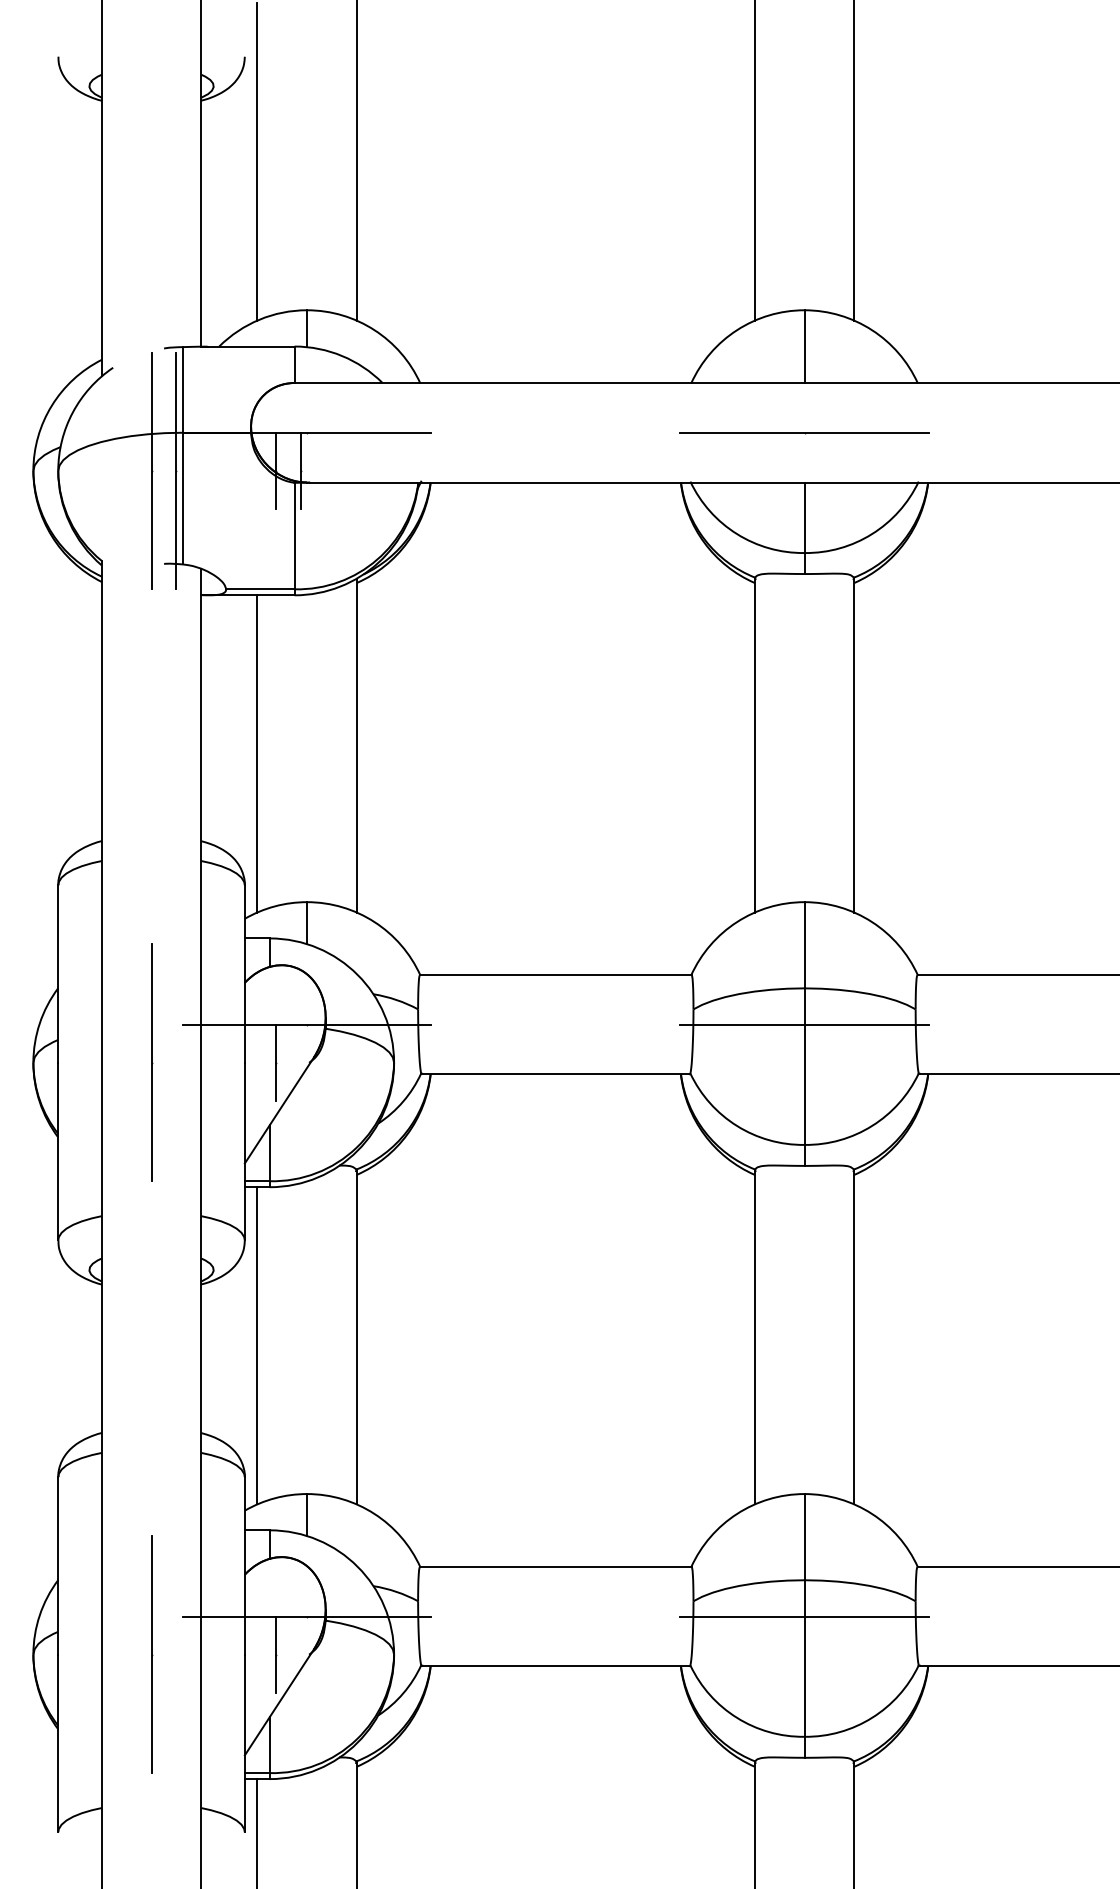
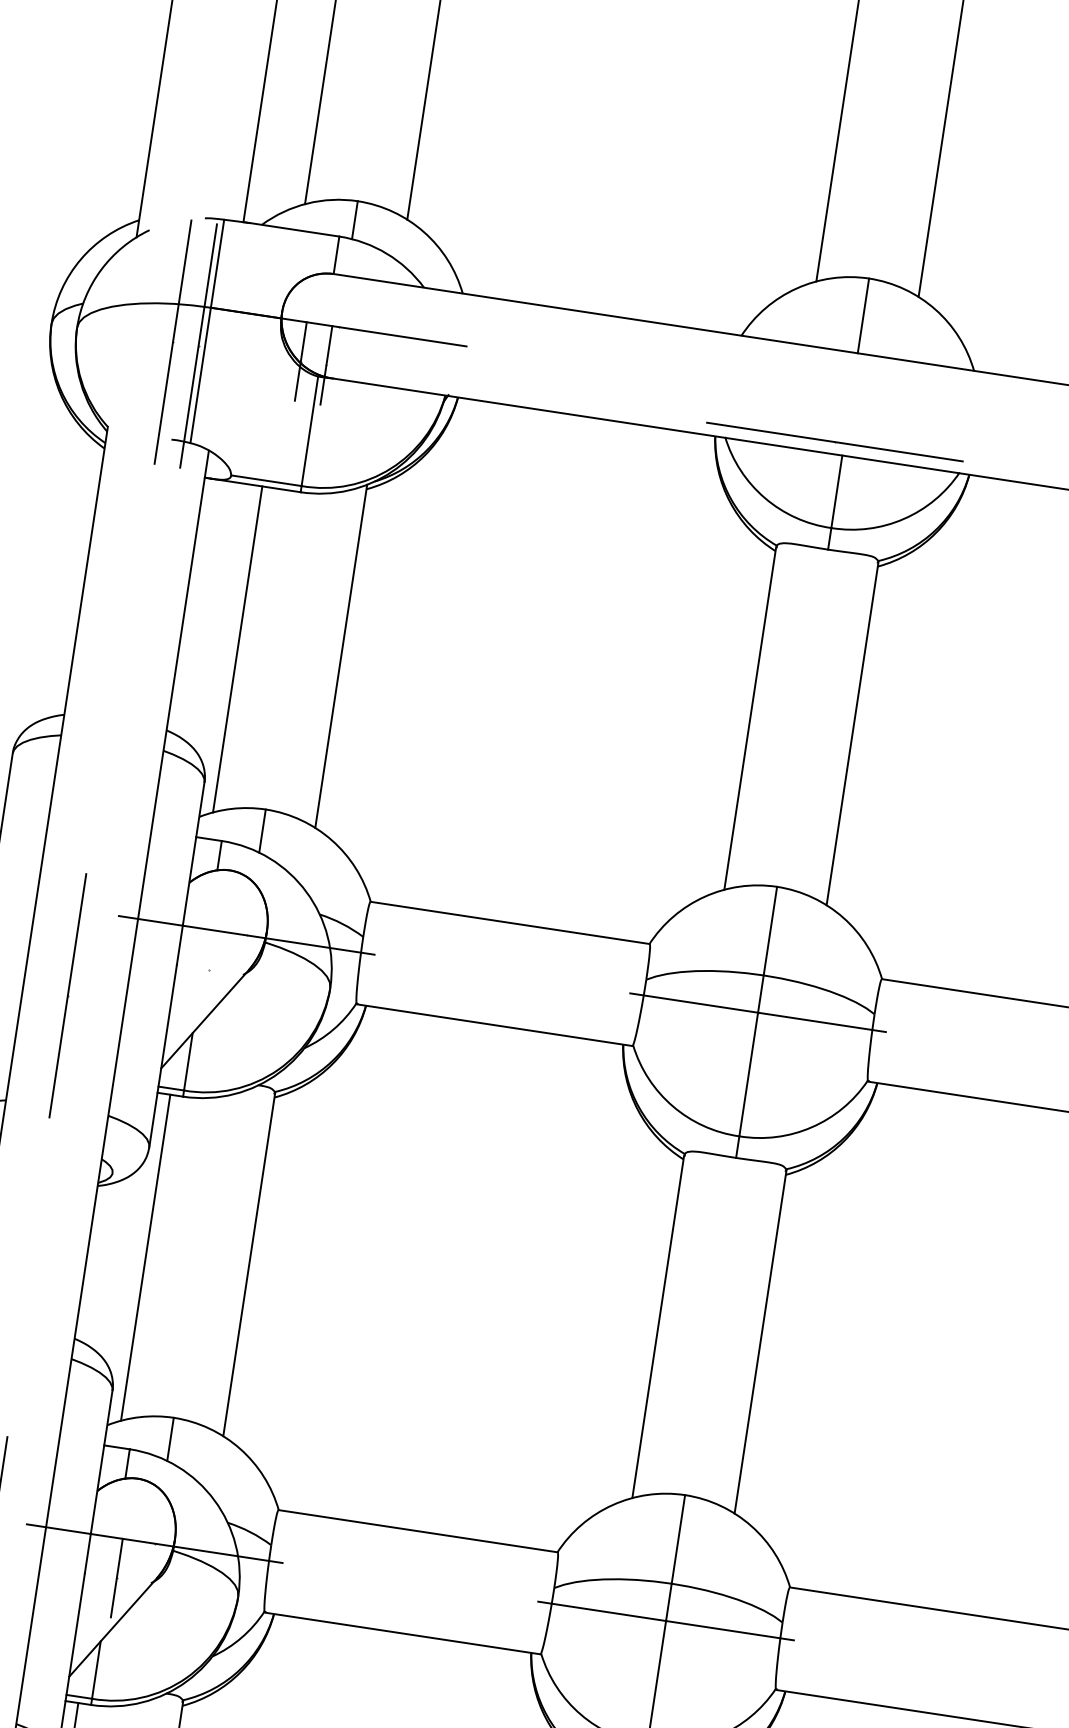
line: (804, 433) -> (834, 442), moved
line: (152, 1062) -> (68, 995), moved
line: (275, 1062) -> (208, 969), removed

